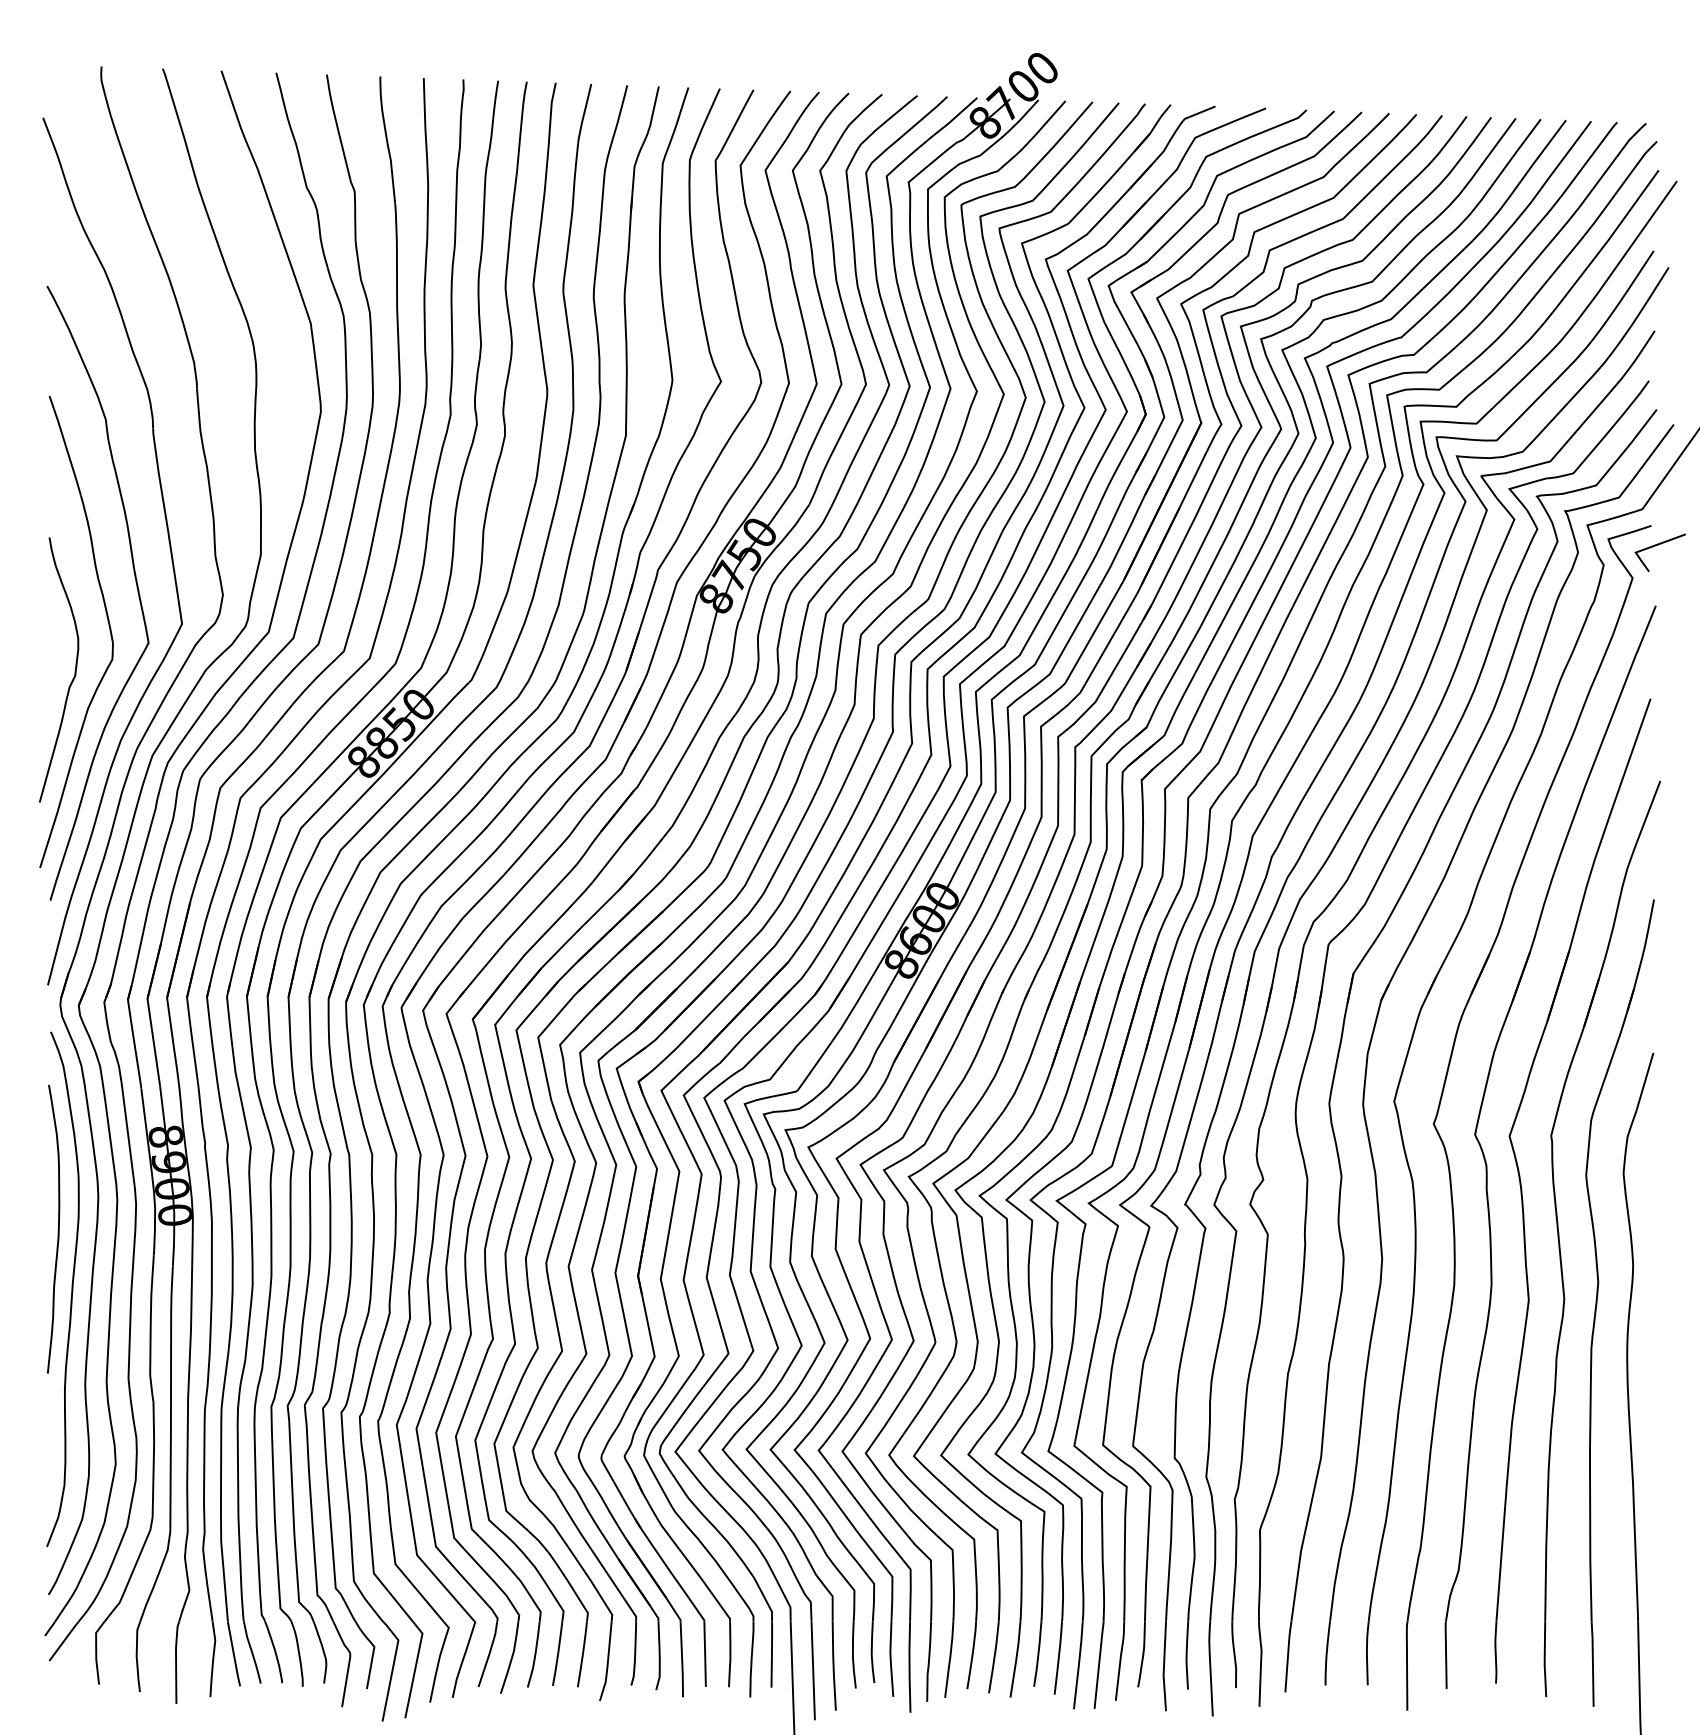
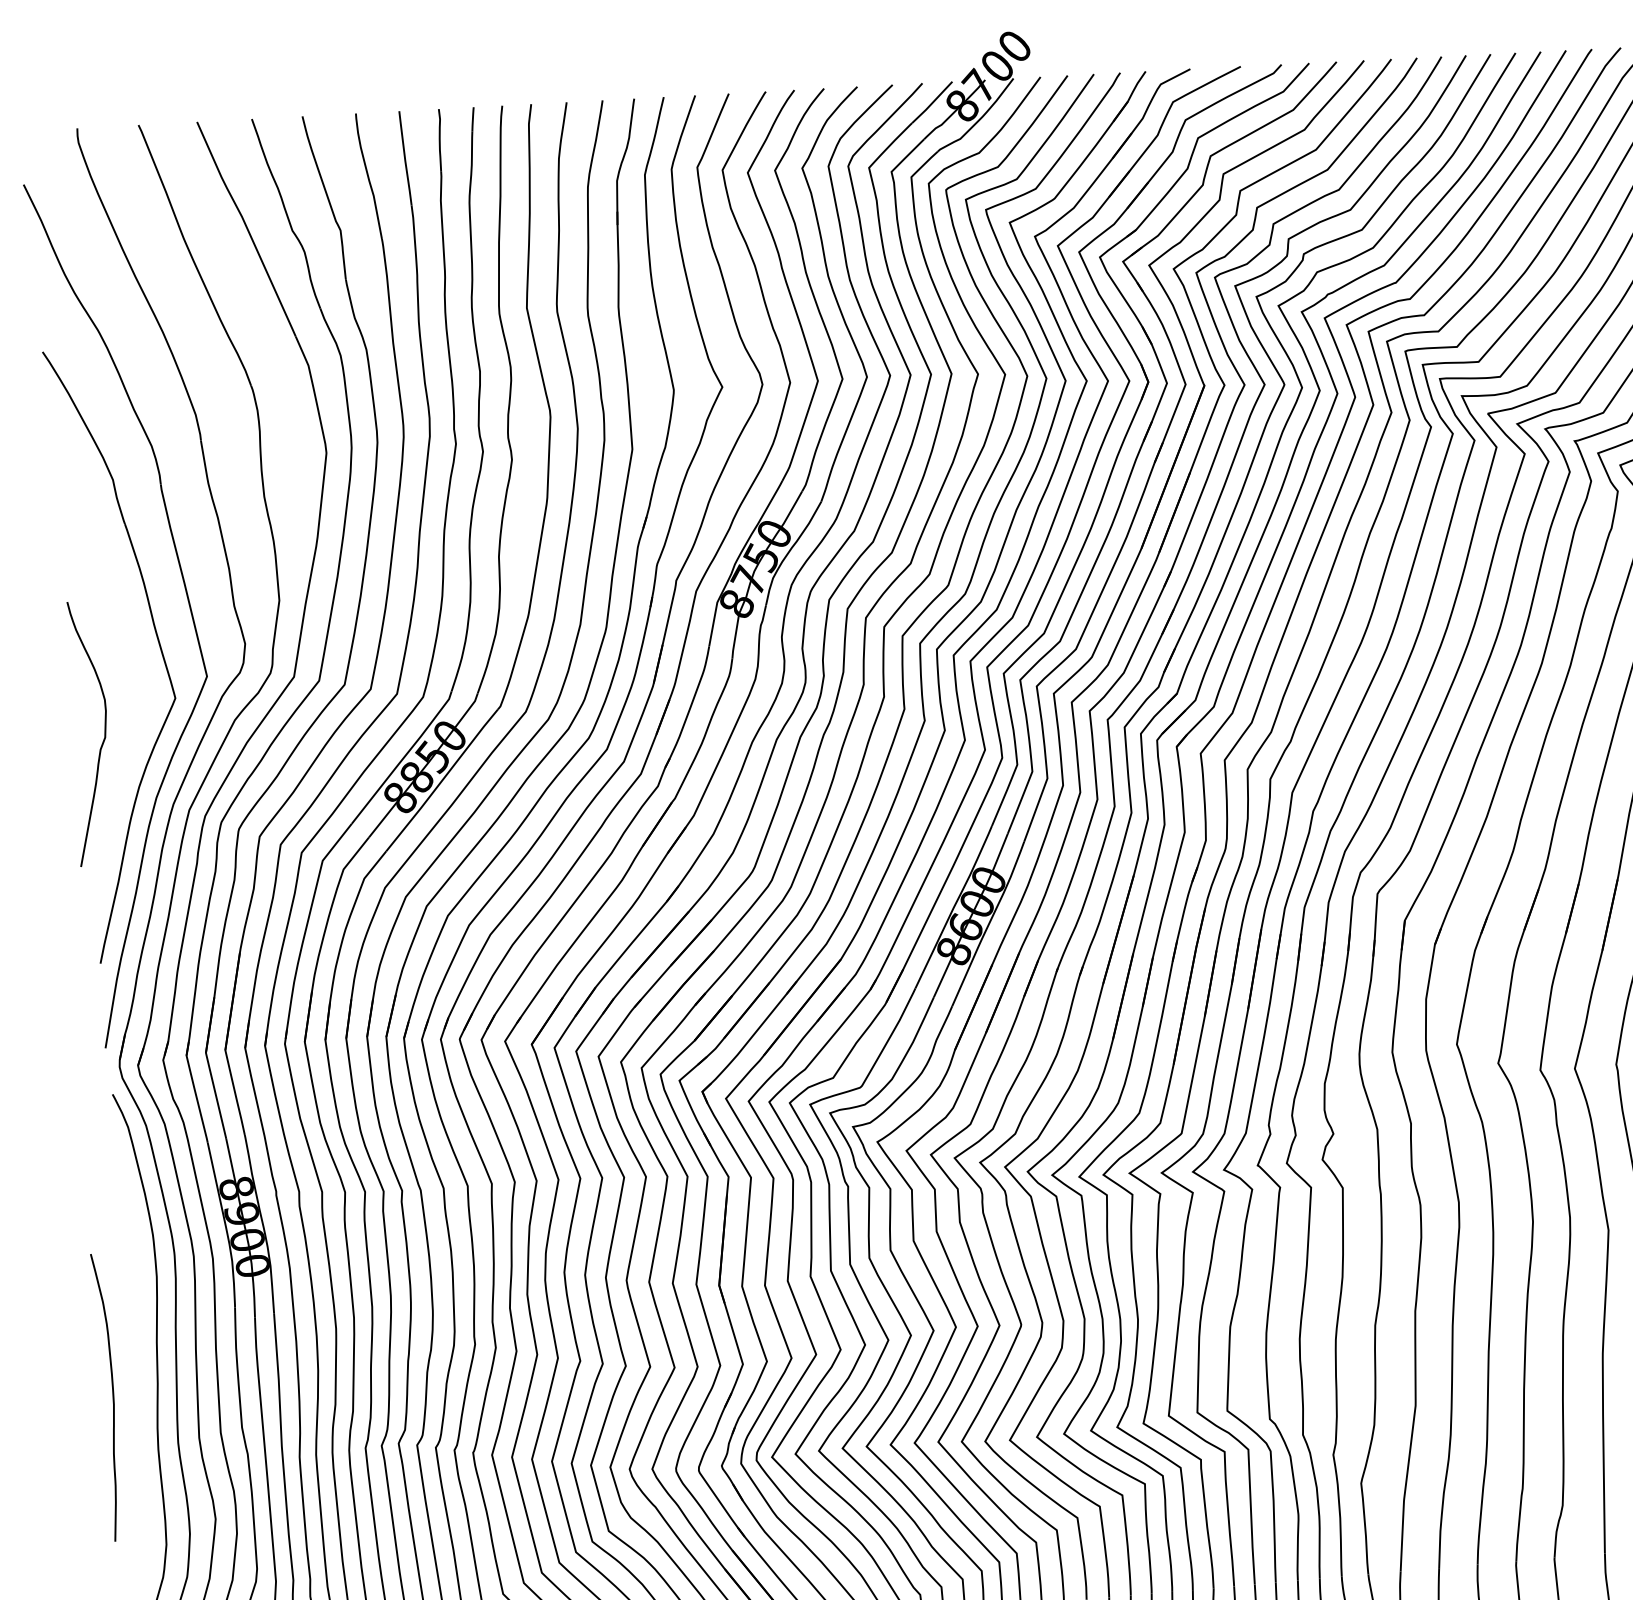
part: (108, 626) -> (133, 685), removed
curve: (57, 1229) -> (112, 1397), moved

